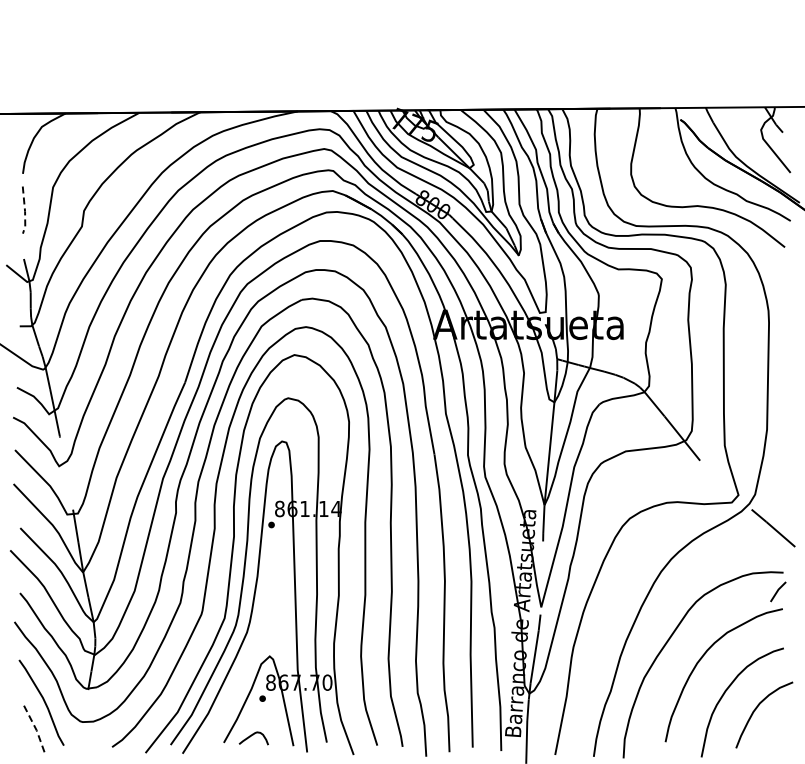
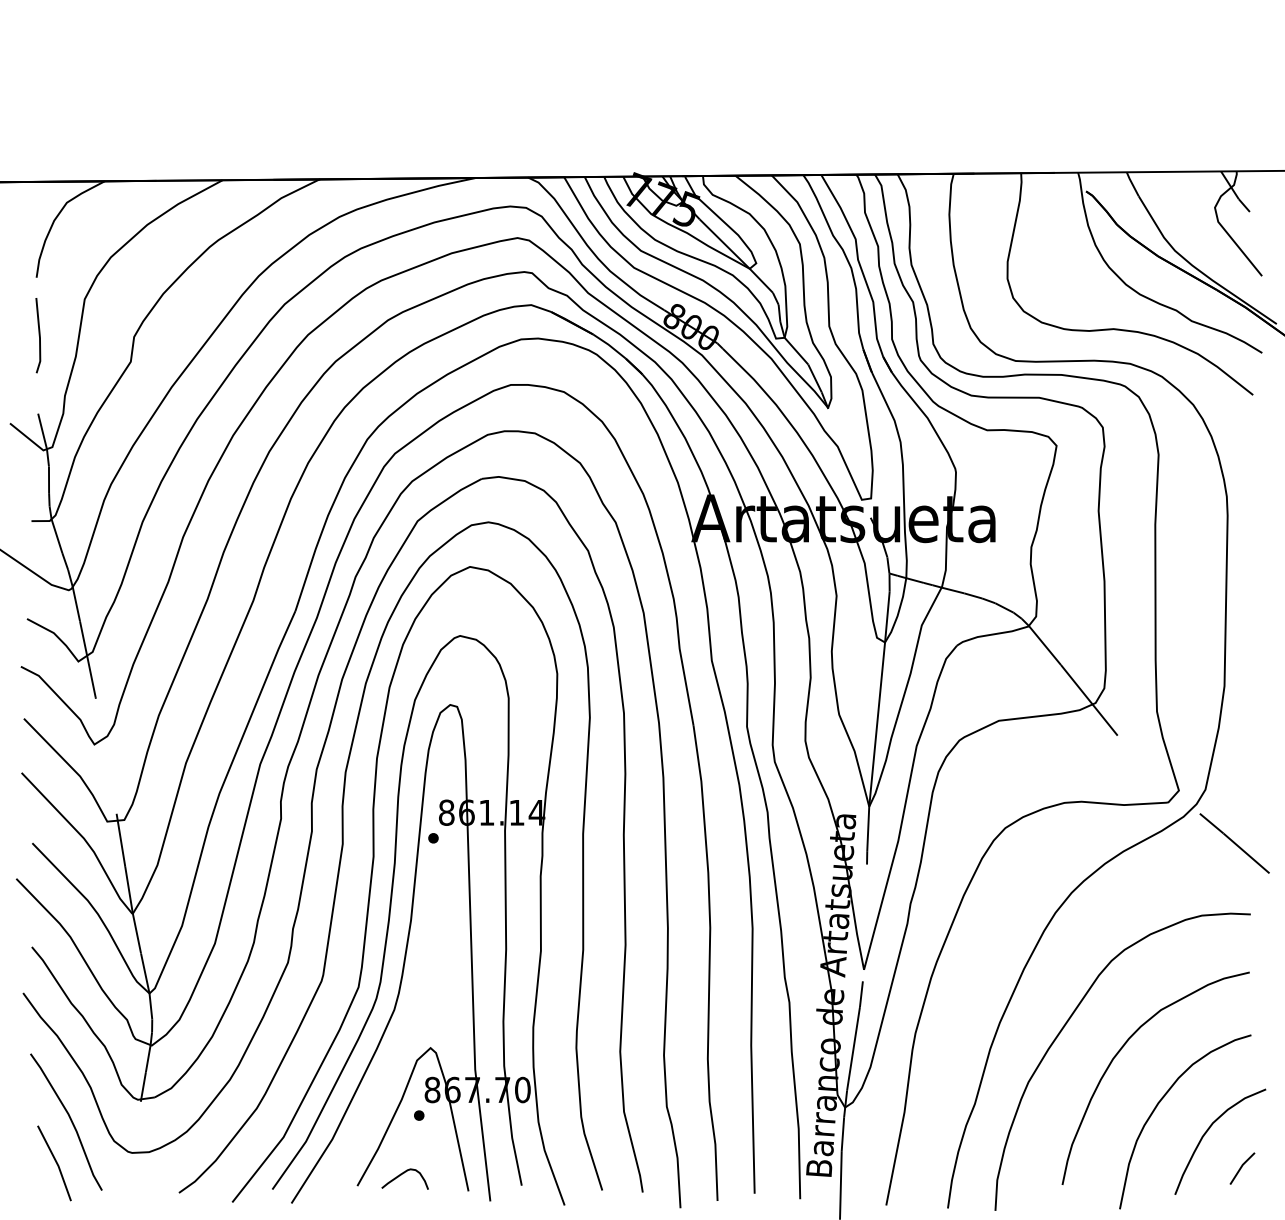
line: (25, 211) -> (40, 337), dashed -> solid
line: (778, 591) -> (1242, 1167), moved
line: (35, 728) -> (56, 1163), dashed -> solid

